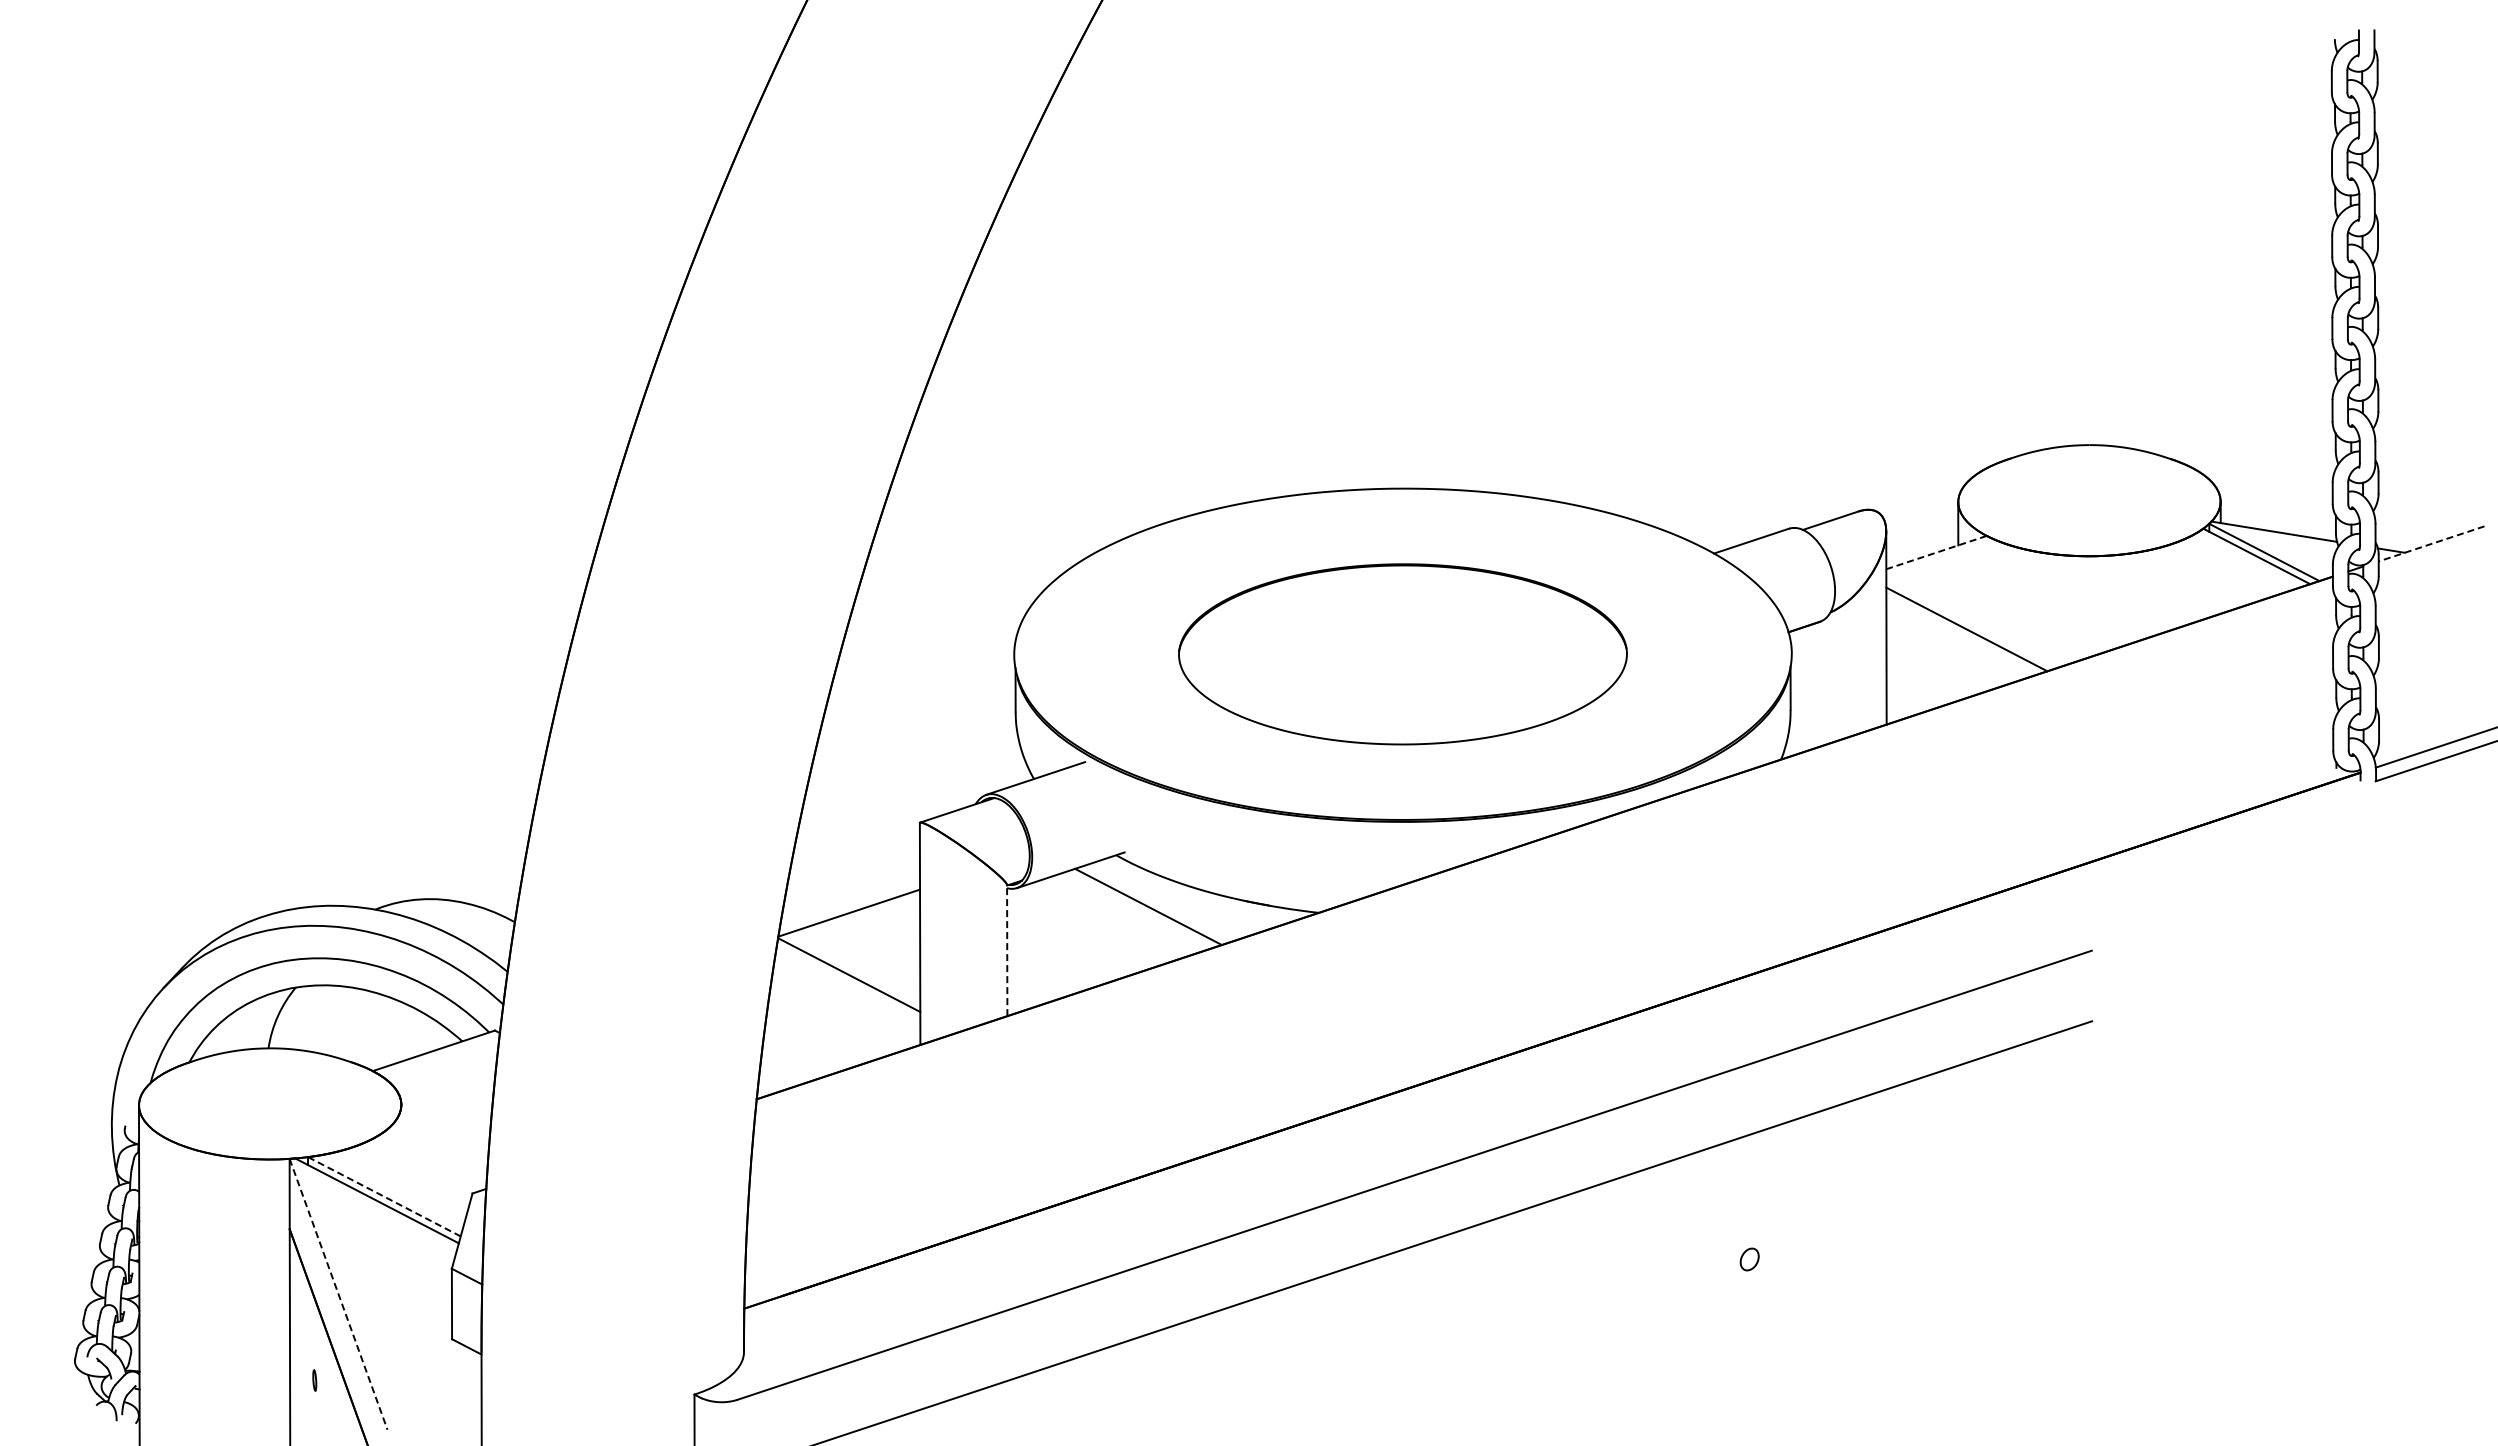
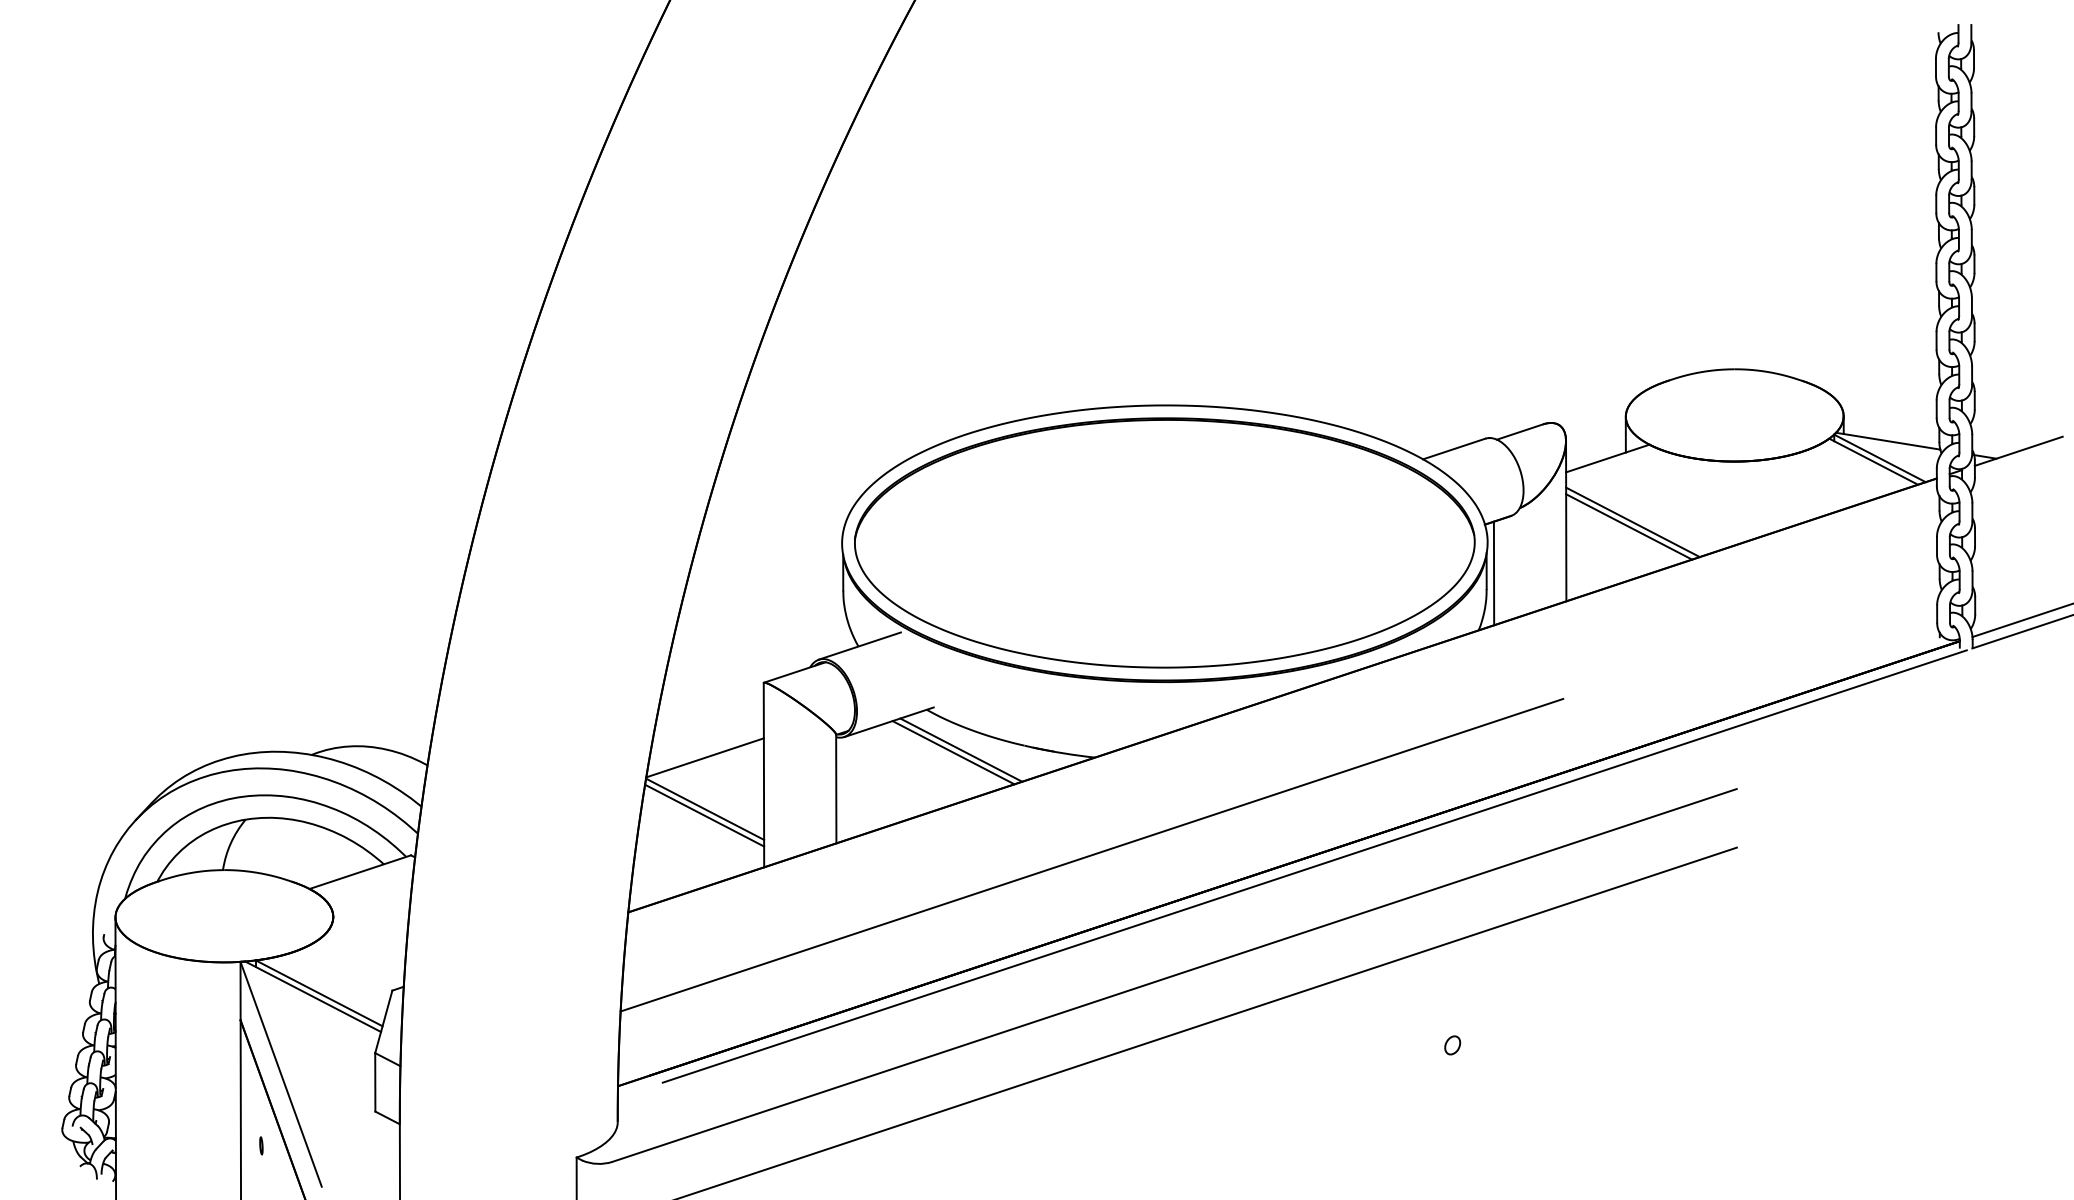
line: (2431, 543) -> (2018, 450), dashed -> solid
line: (1936, 552) -> (1607, 458), dashed -> solid
line: (1962, 634) -> (1629, 526), added
part: (1402, 654) -> (1164, 543), size x1.67
line: (1799, 690) -> (1494, 573), added
line: (1157, 903) -> (961, 749), added
line: (1007, 950) -> (836, 788), dashed -> solid
line: (848, 982) -> (704, 815), added
line: (1314, 1030) -> (1091, 855), added
line: (1583, 1043) -> (1314, 866), added
line: (384, 1196) -> (319, 993), dashed -> solid
line: (338, 1294) -> (281, 1074), dashed -> solid

